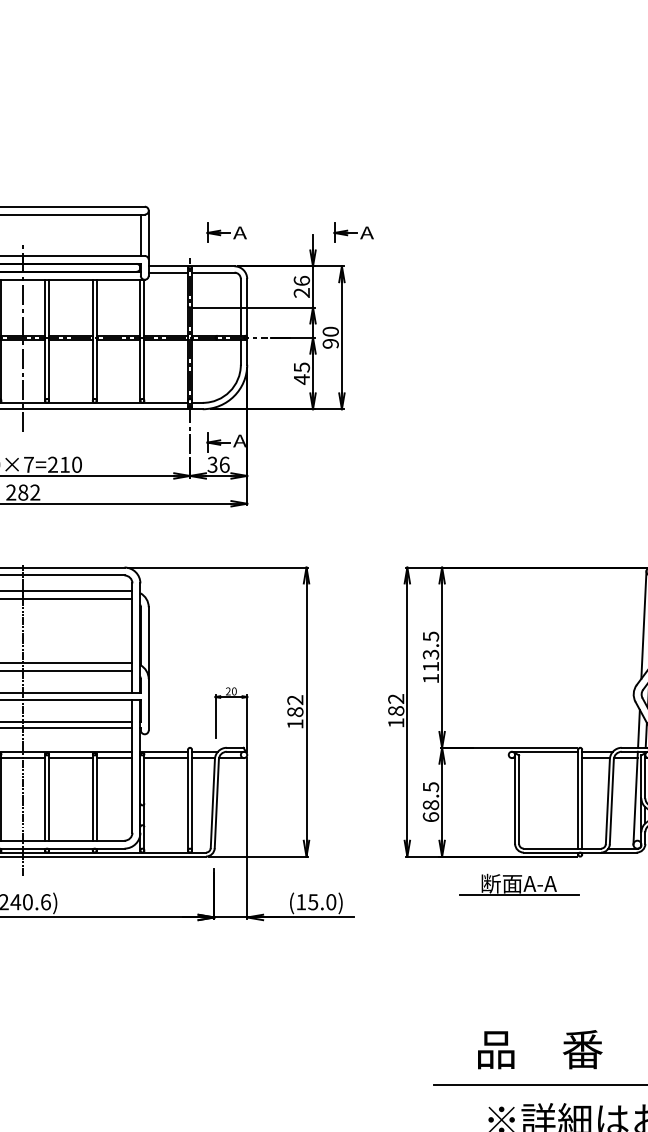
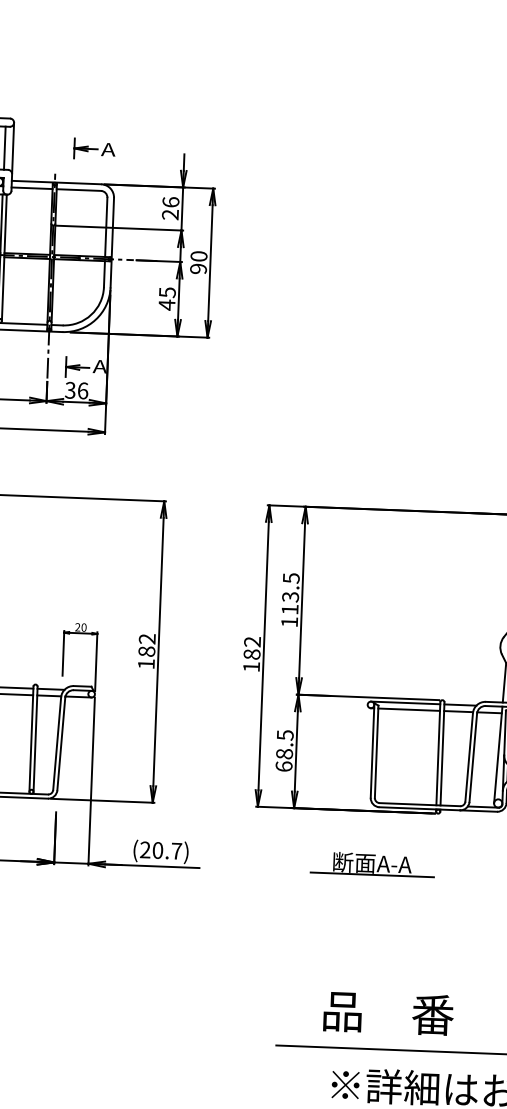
part: (353, 232) -> (226, 153), removed
line: (548, 758) -> (408, 710), added
part: (519, 884) -> (372, 864), moved
text: (316, 902) -> (161, 850), (15.0) -> (20.7)

